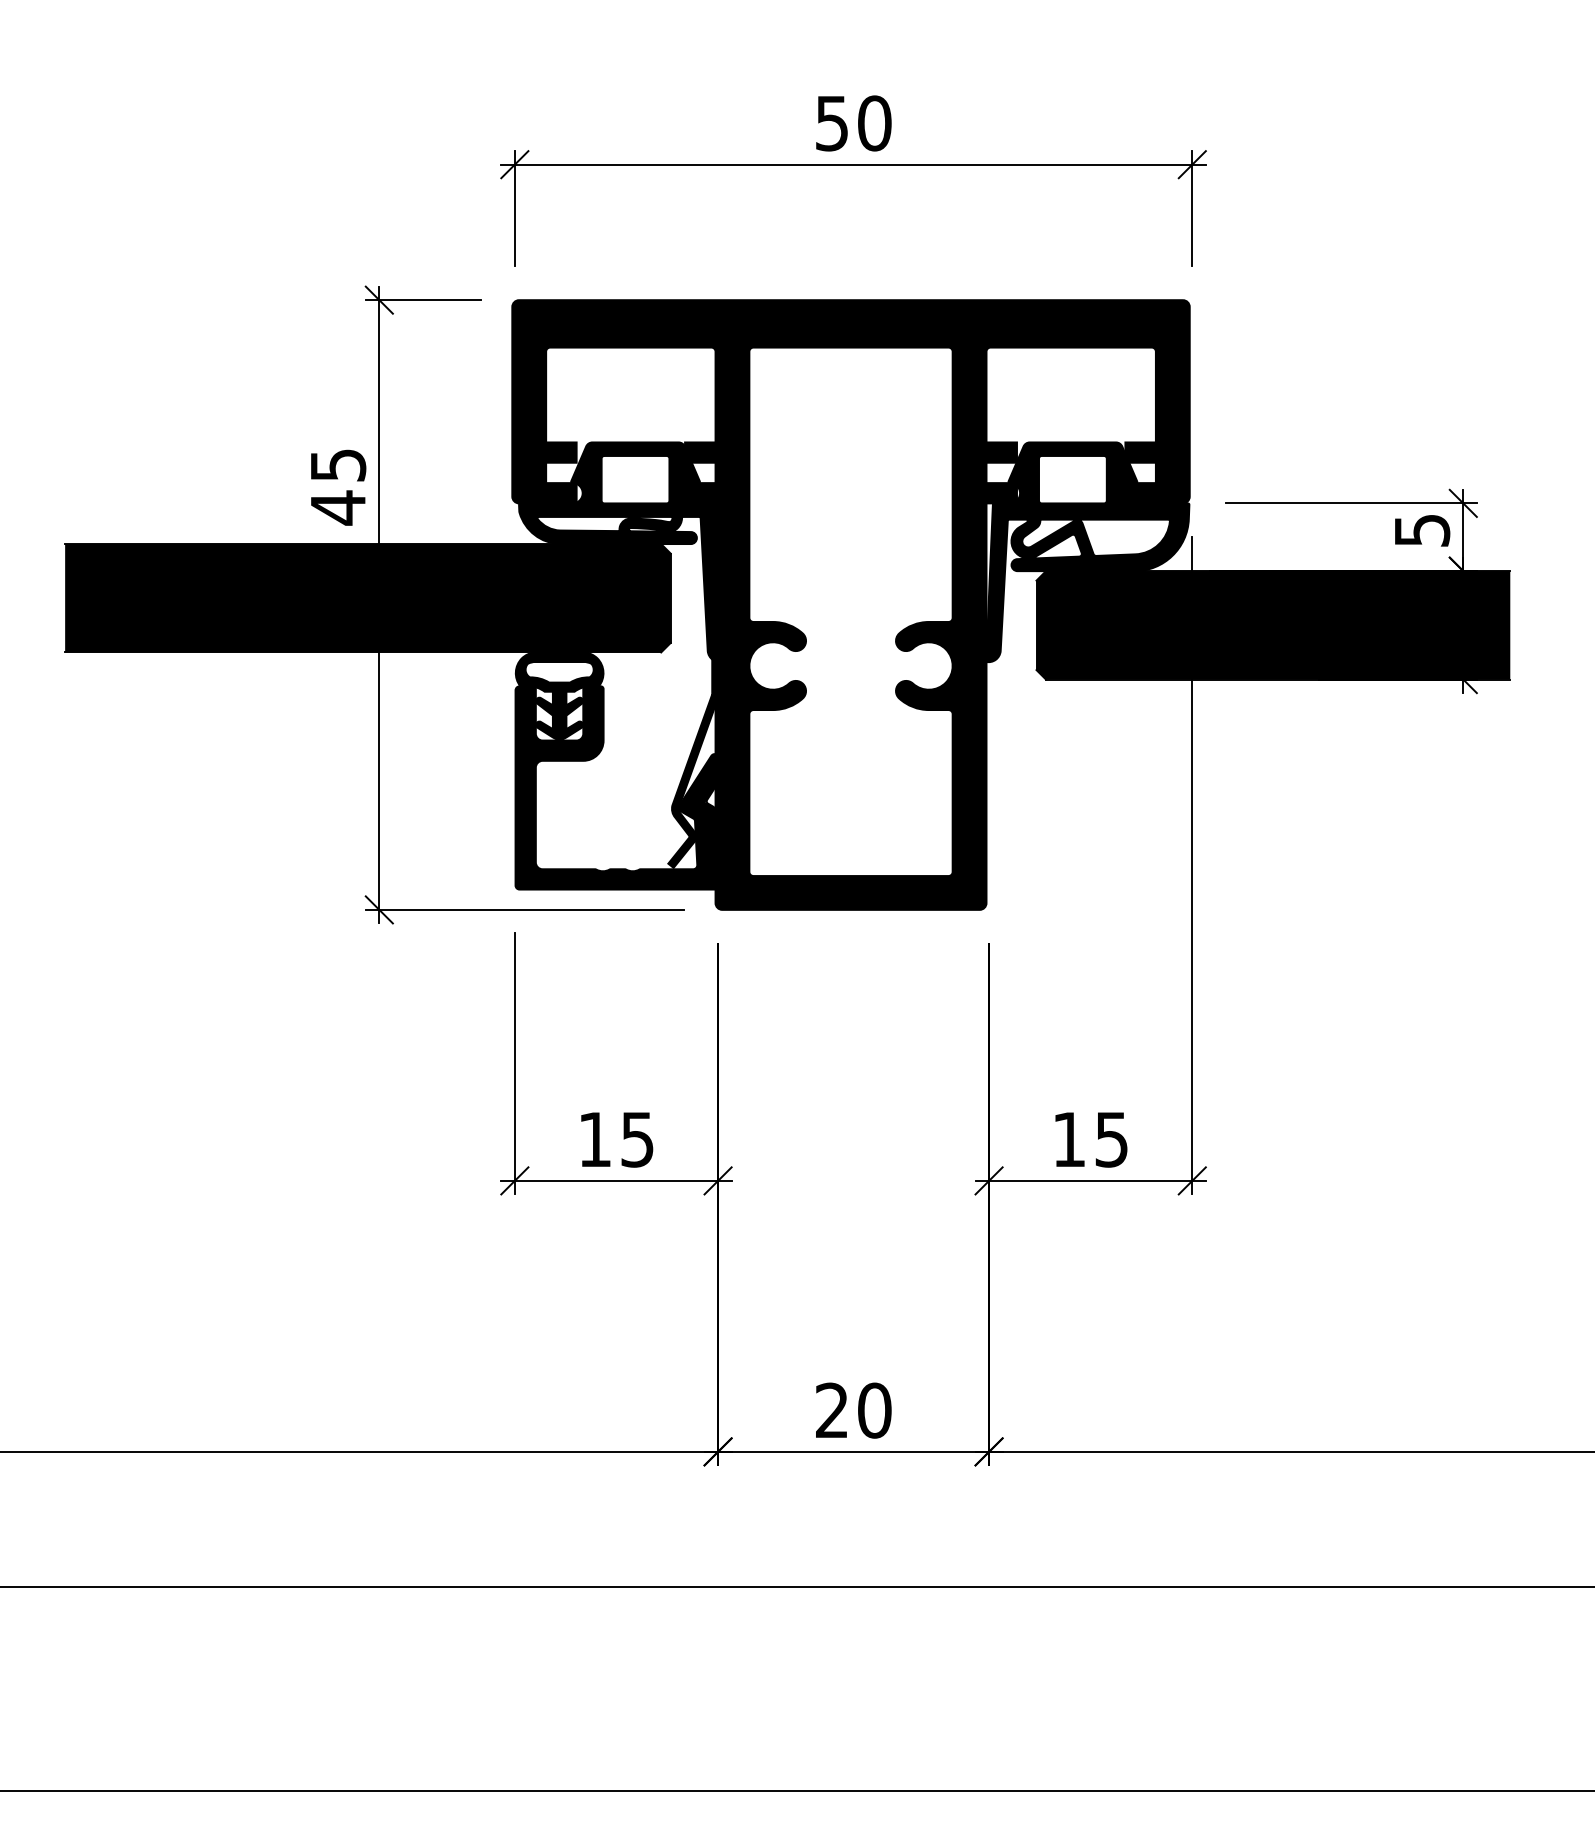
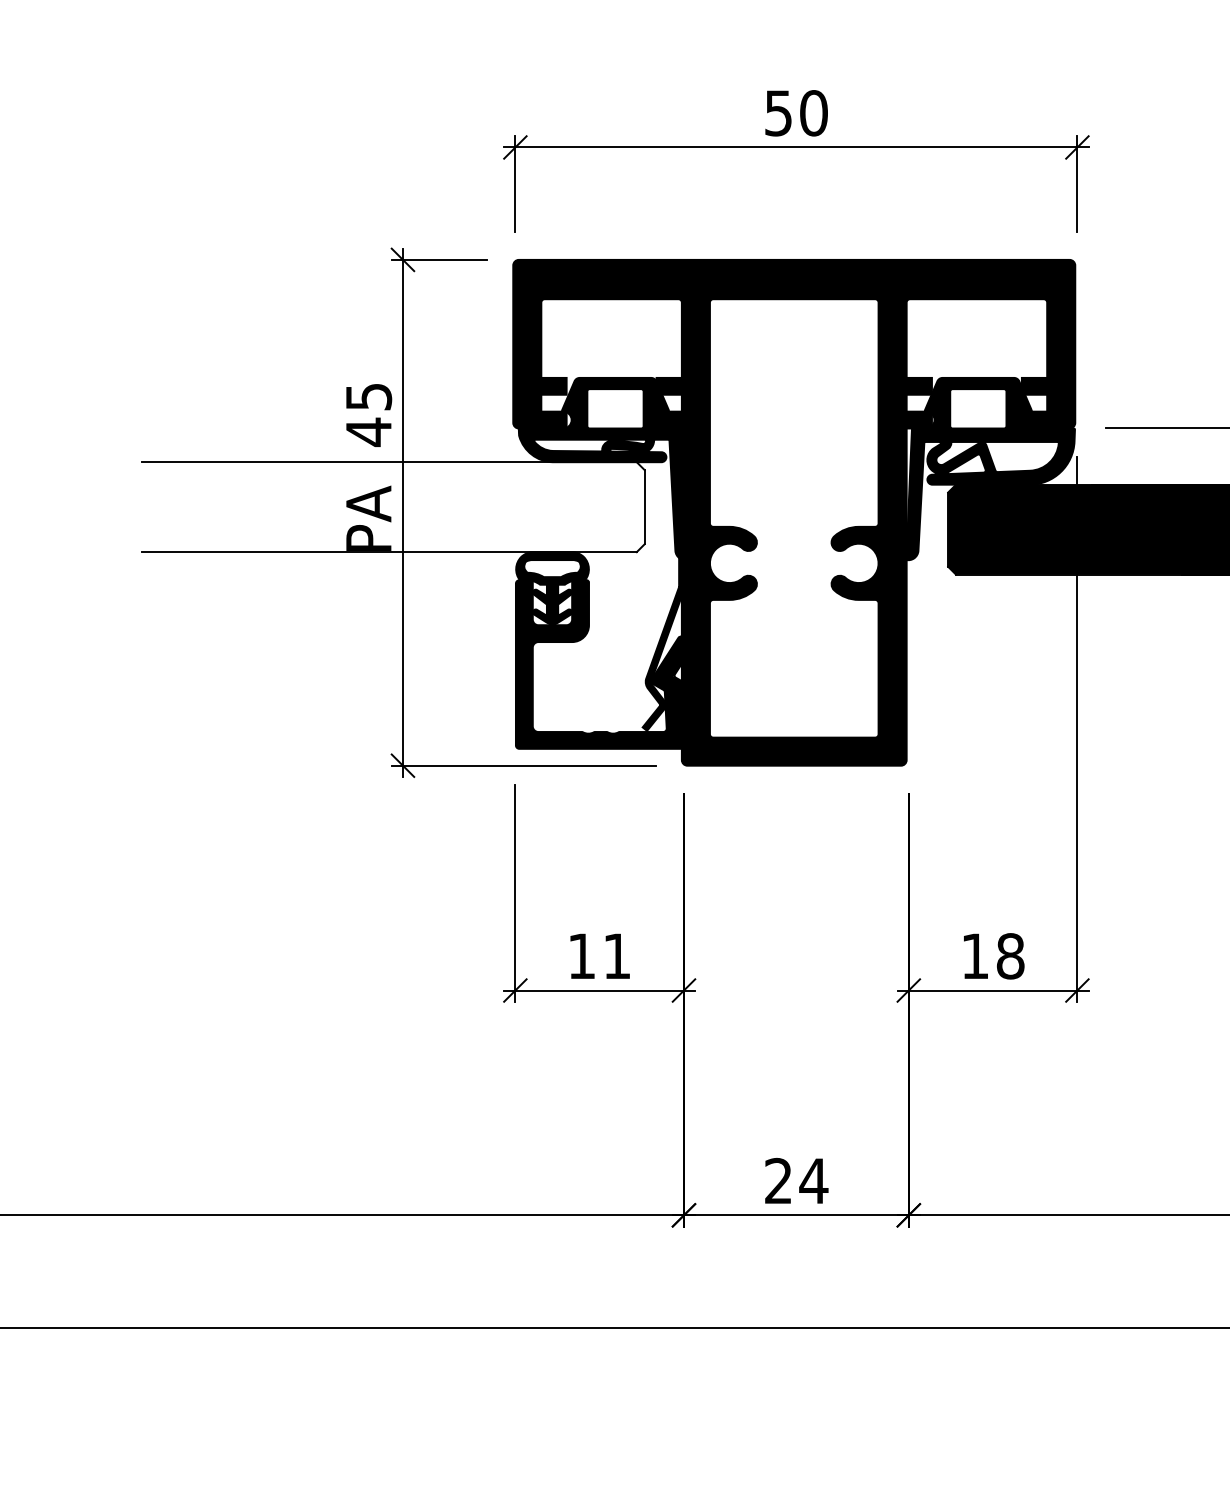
fill: (367, 598) -> (393, 507), removed
text: (637, 1139) -> (617, 956), 15 -> 11
text: (1111, 1139) -> (1010, 956), 15 -> 18
text: (874, 1410) -> (813, 1181), 20 -> 24

